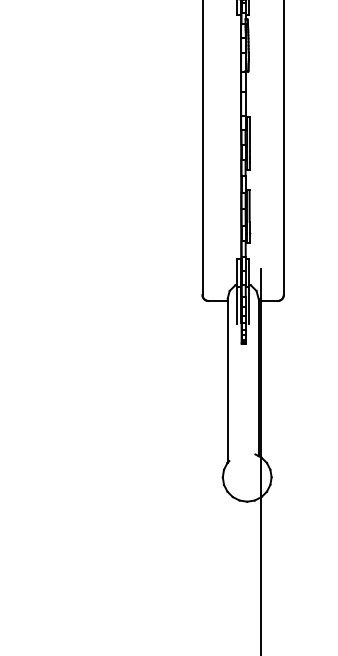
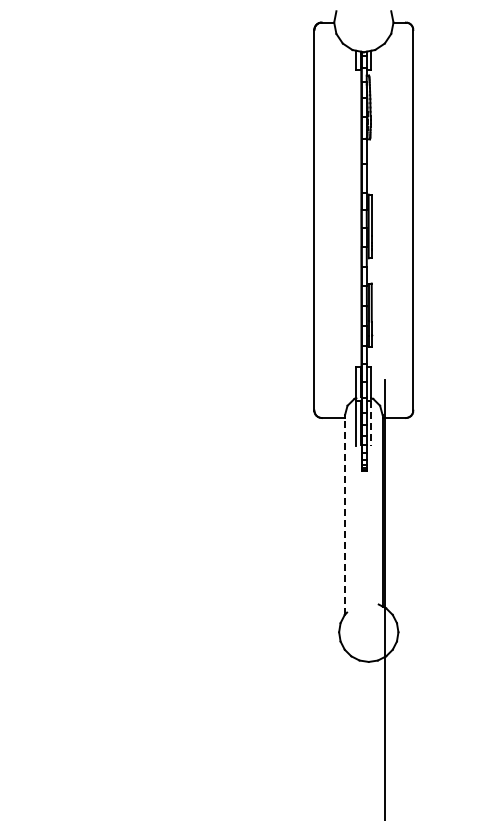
line: (249, 305) -> (371, 423), solid -> dashed
line: (228, 381) -> (345, 515), solid -> dashed

